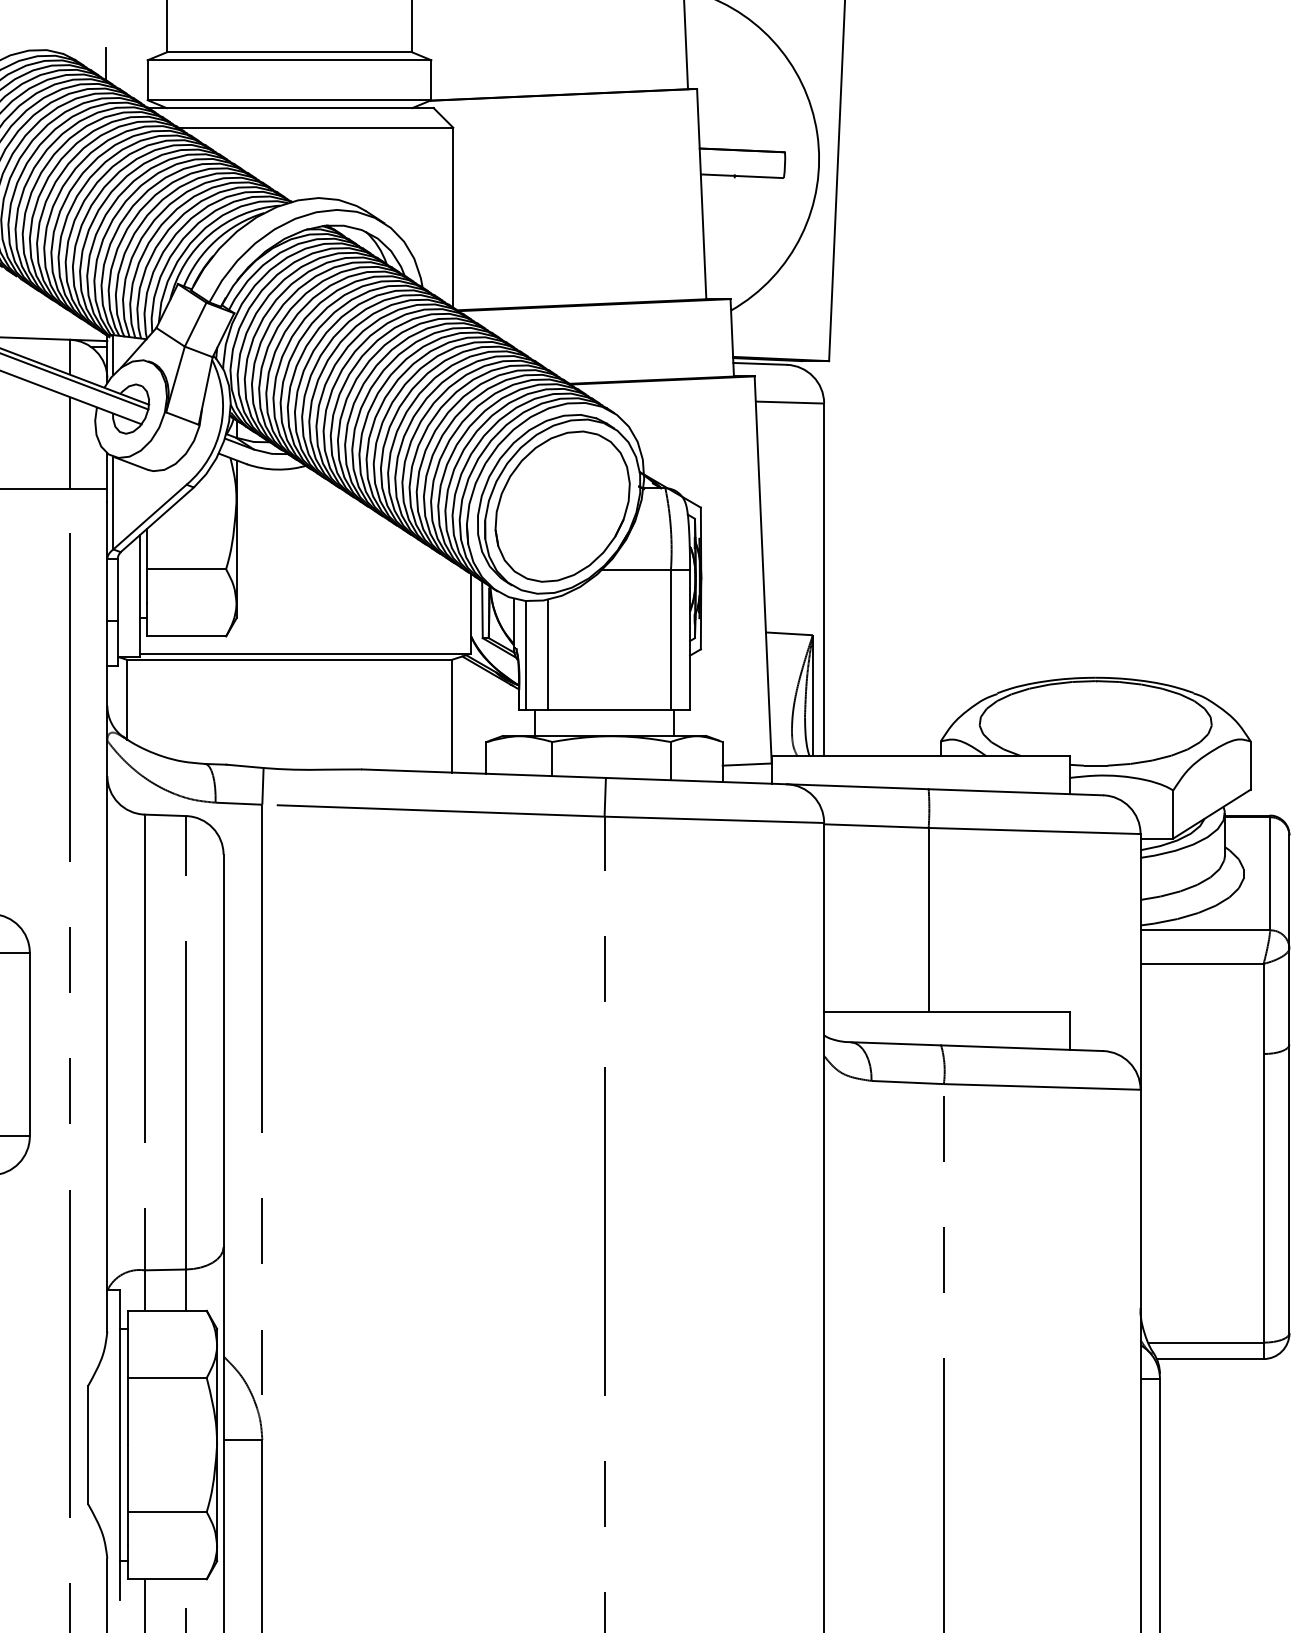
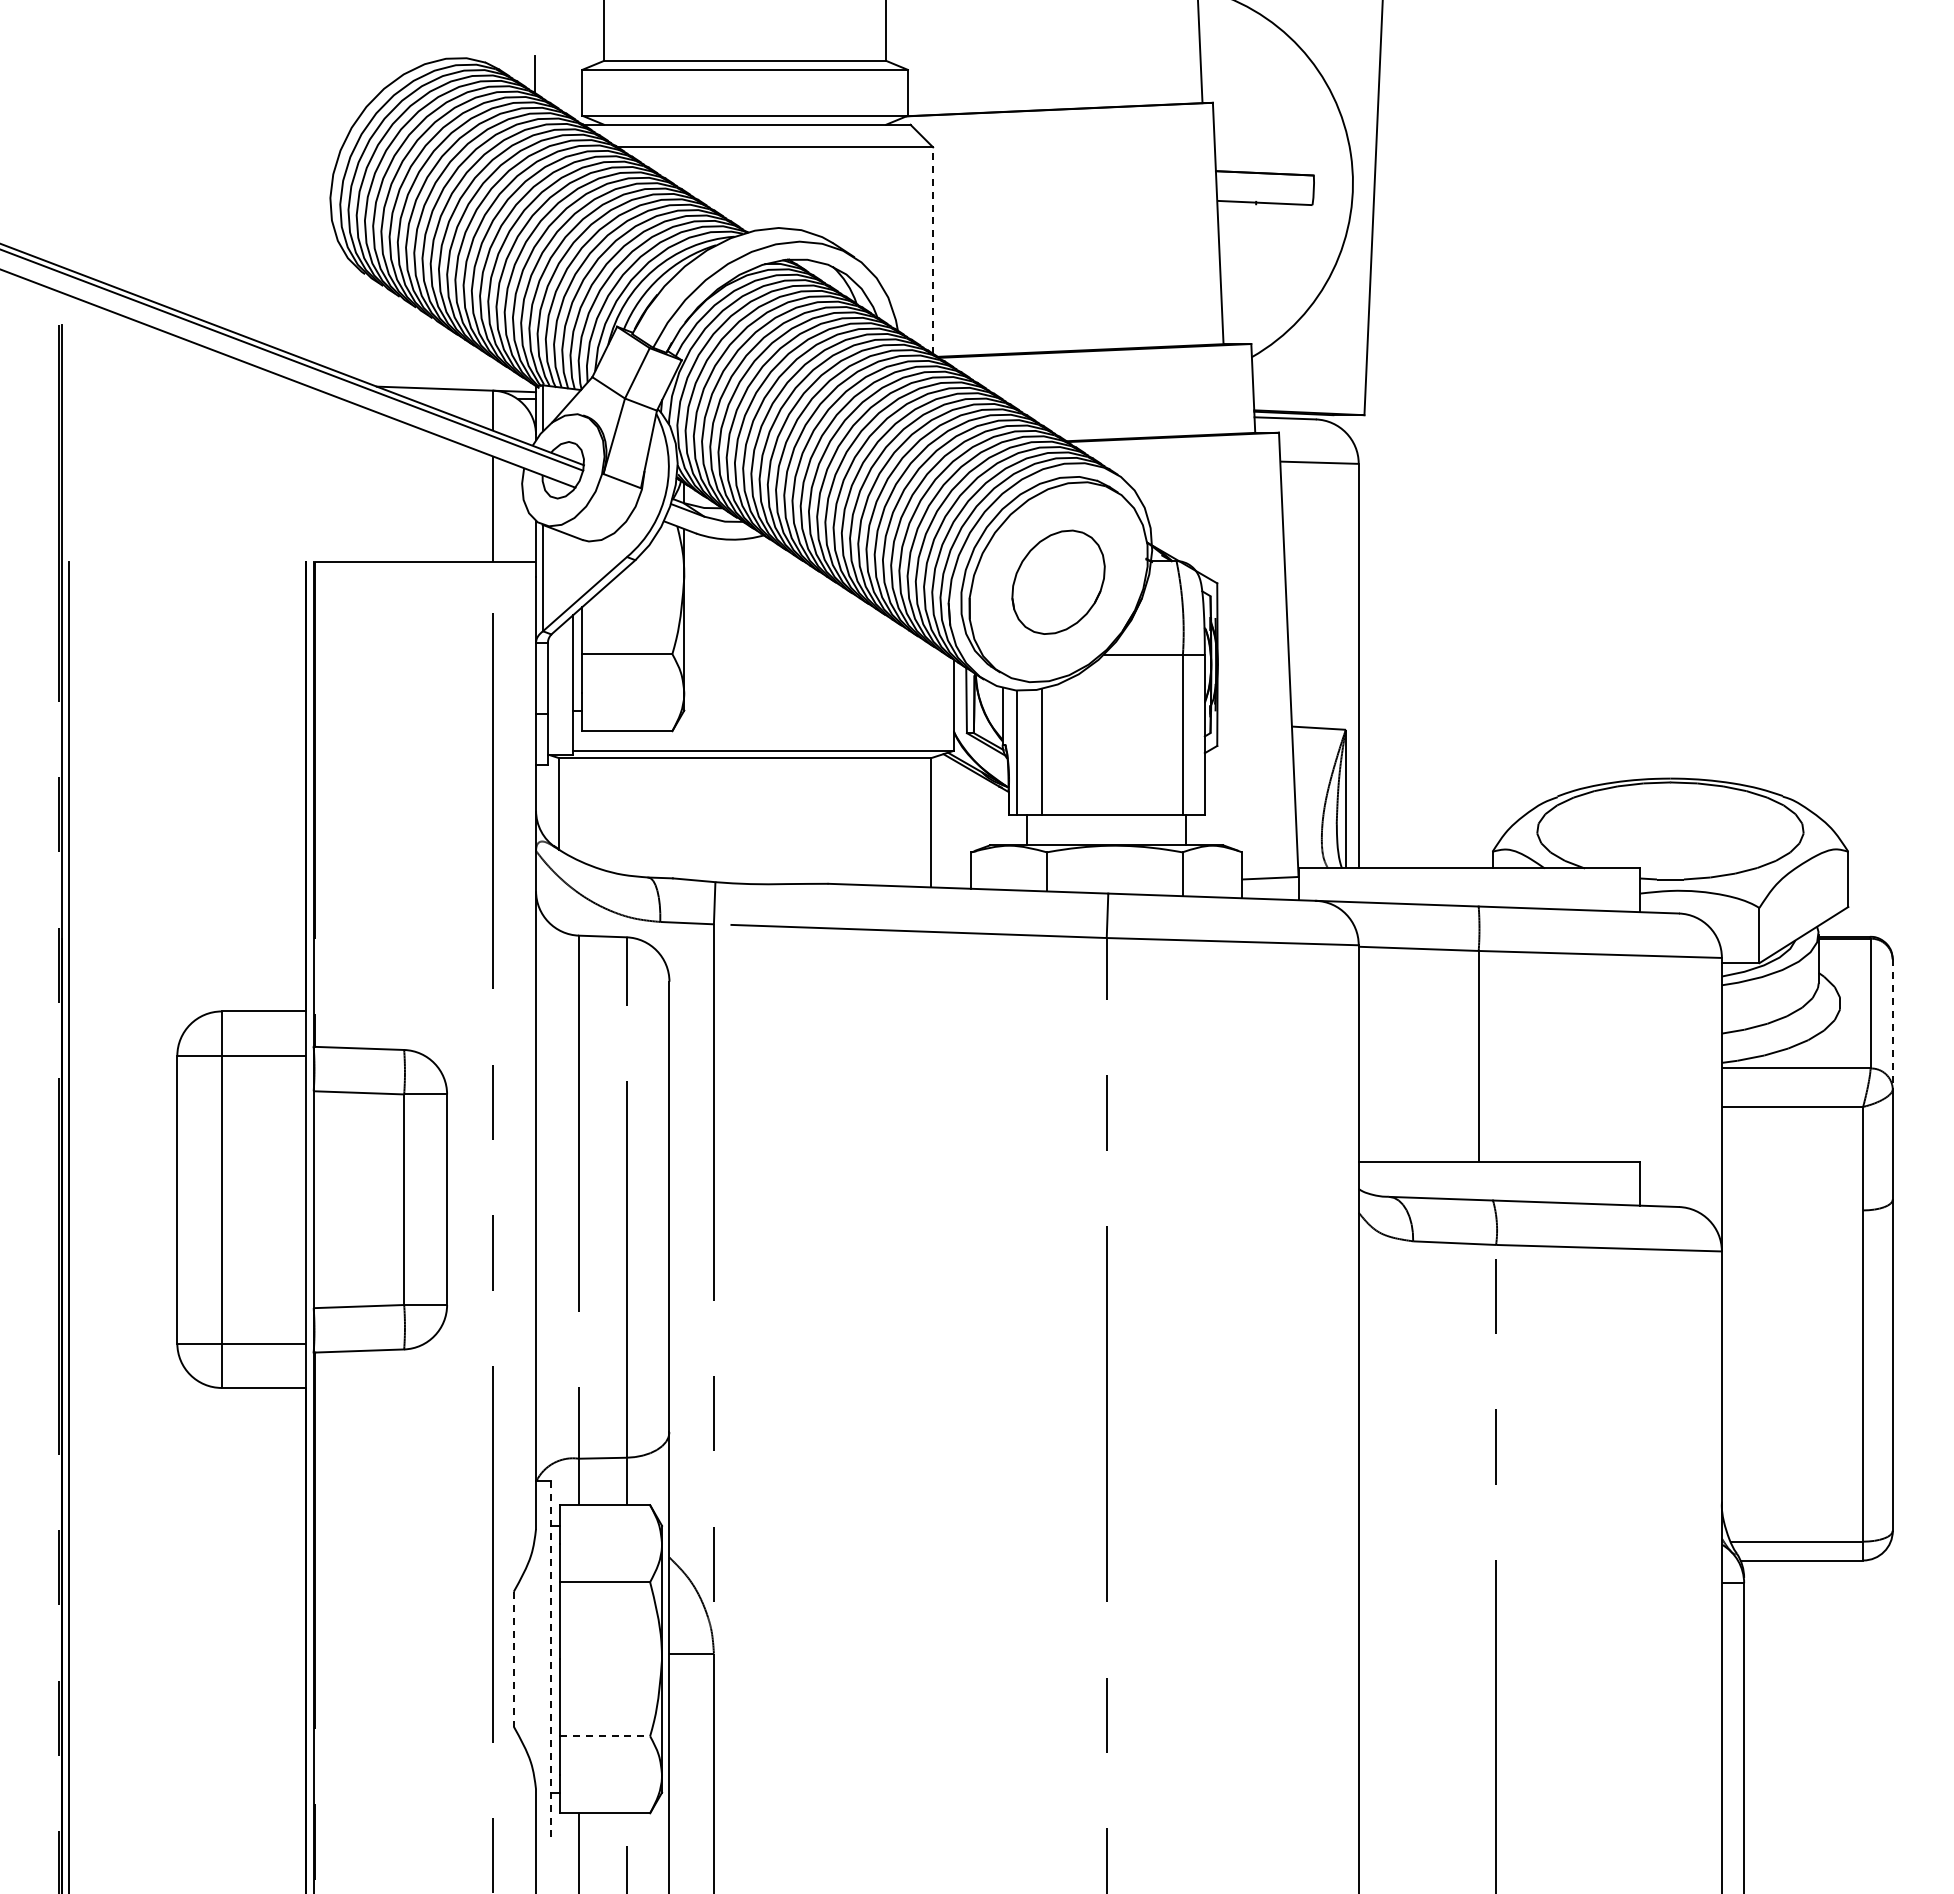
line: (453, 217) -> (933, 250), solid -> dashed
part: (562, 506) -> (1058, 582), size x0.6
line: (1289, 892) -> (1892, 1024), solid -> dashed
line: (87, 1445) -> (513, 1659), solid -> dashed
line: (119, 1445) -> (550, 1659), solid -> dashed
line: (167, 1512) -> (605, 1736), solid -> dashed

